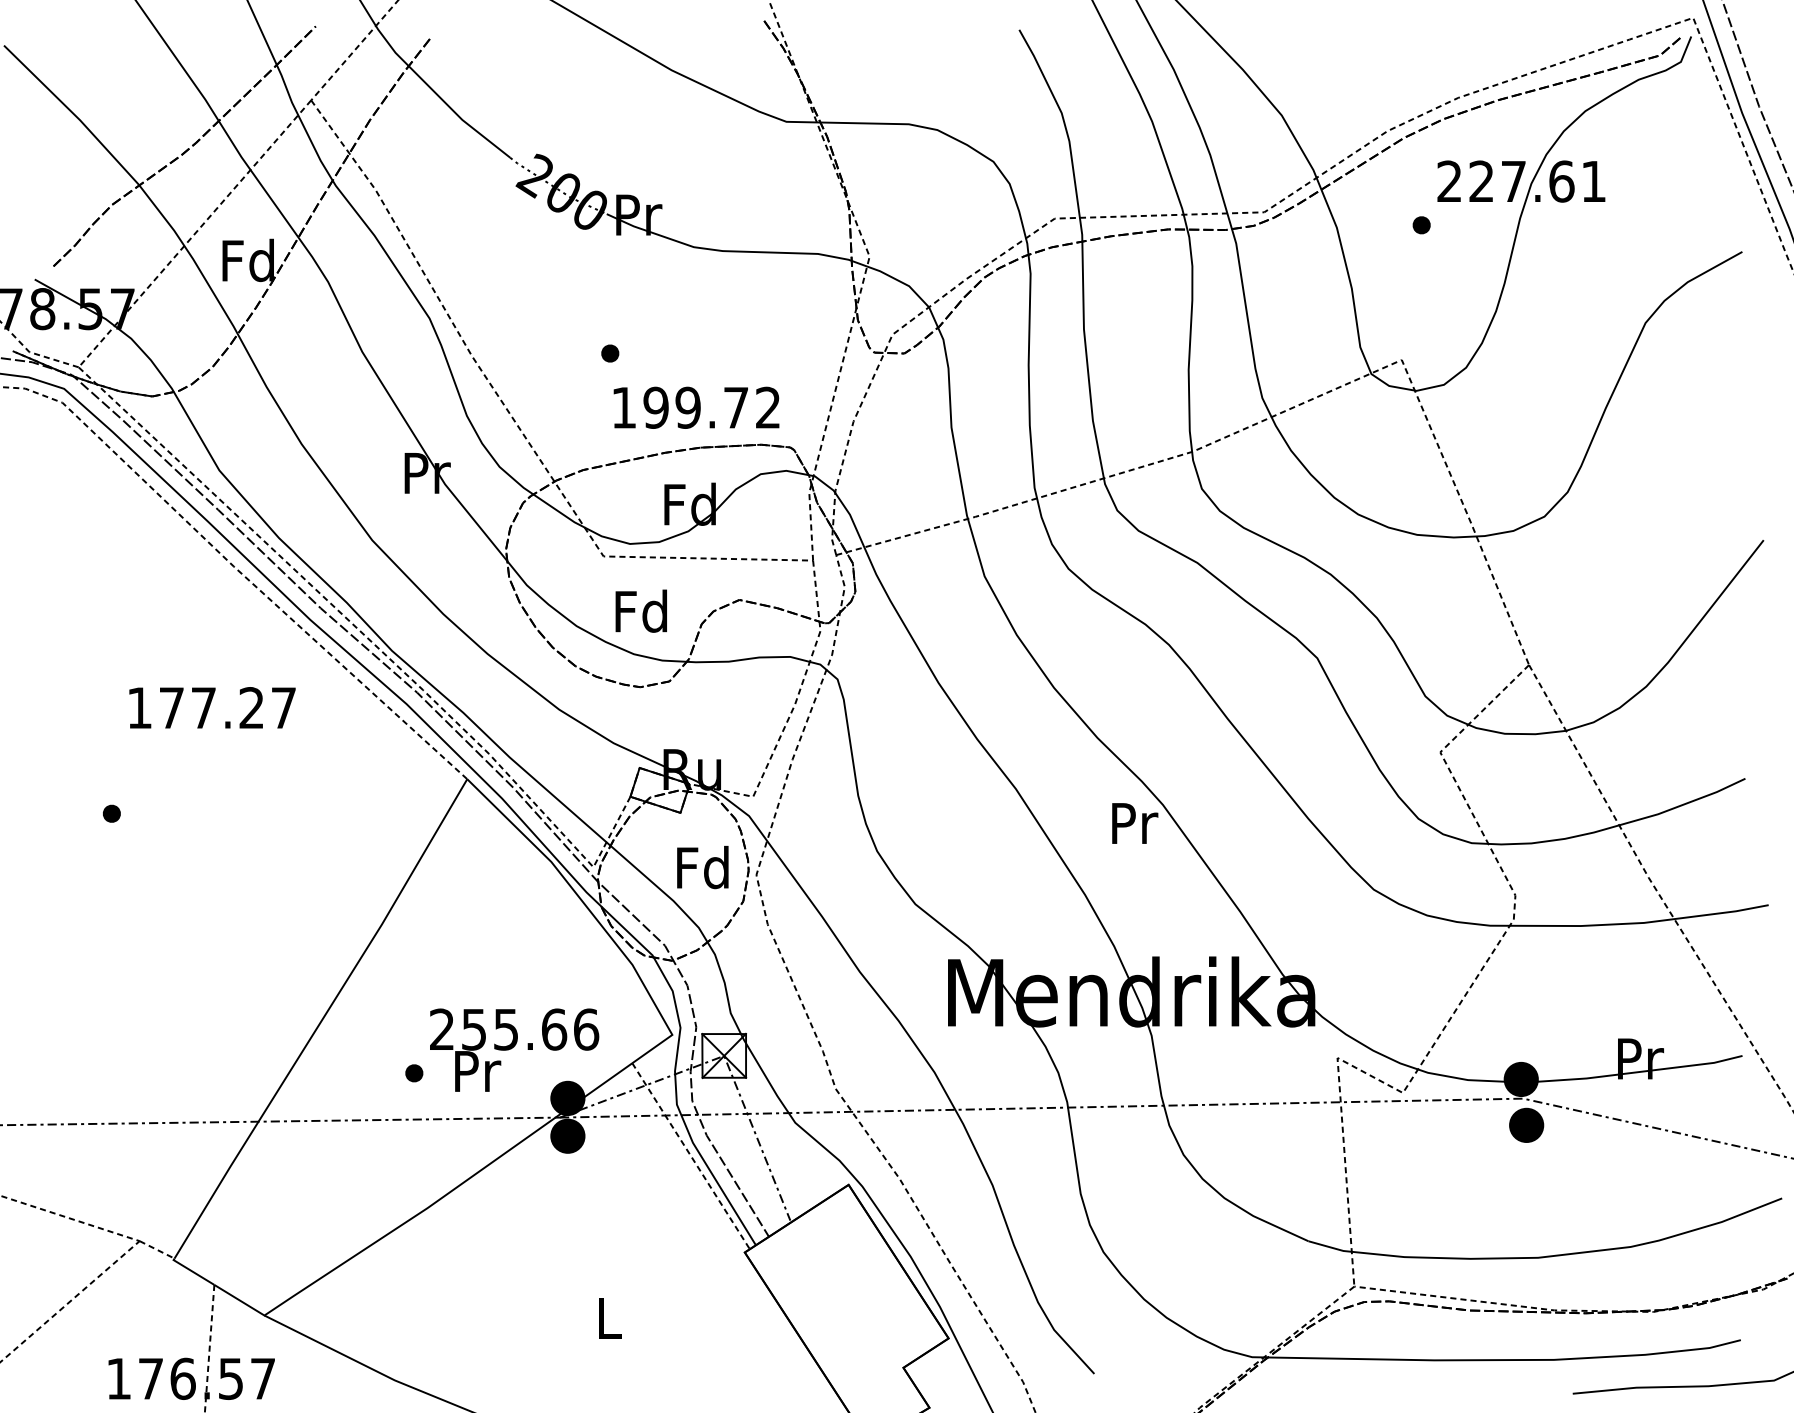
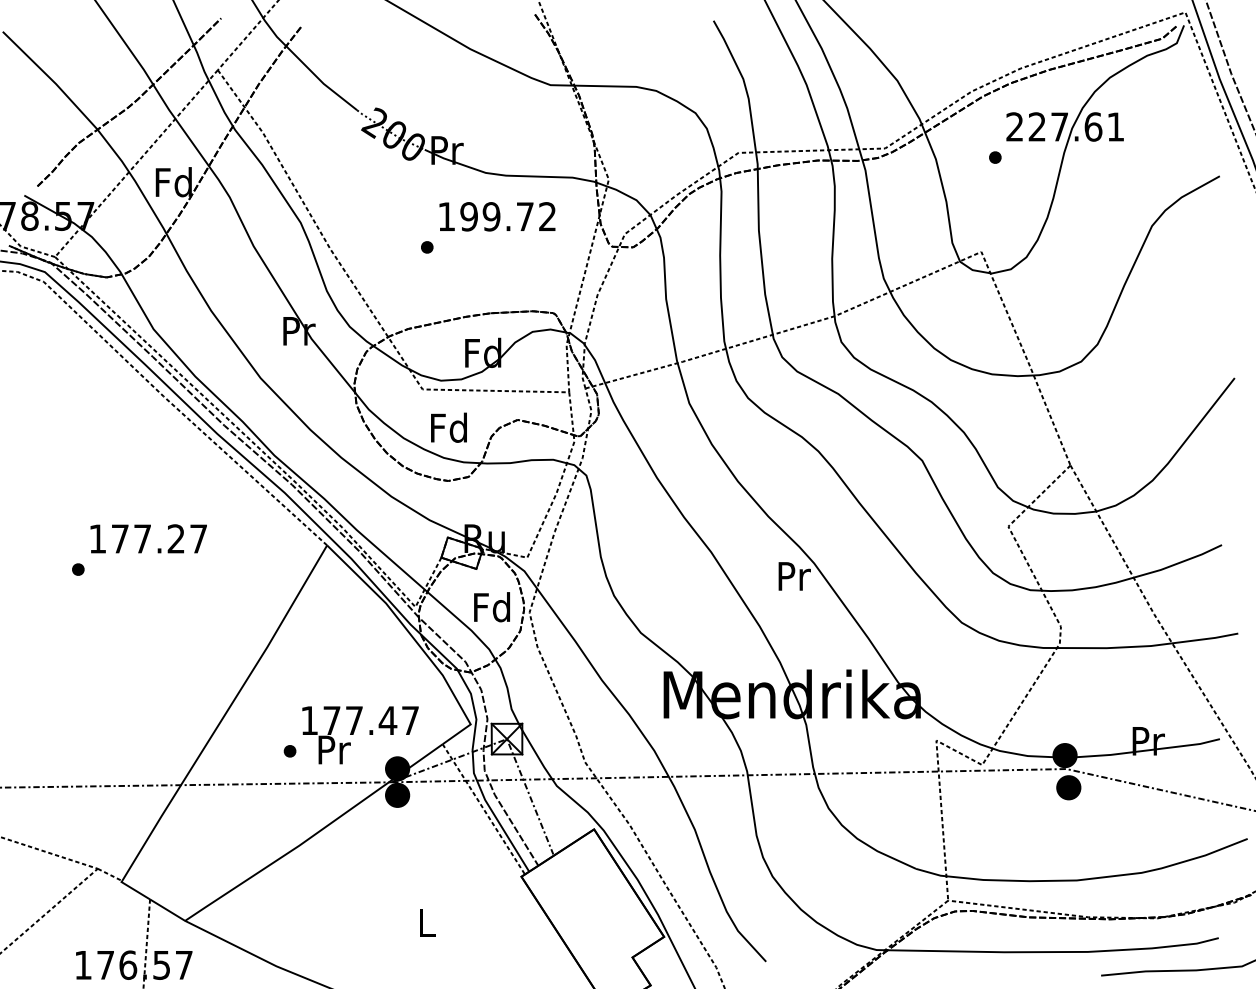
text: (696, 407) -> (497, 216), moved
text: (212, 707) -> (148, 538), moved
text: (514, 1029) -> (360, 720), 255.66 -> 177.47

